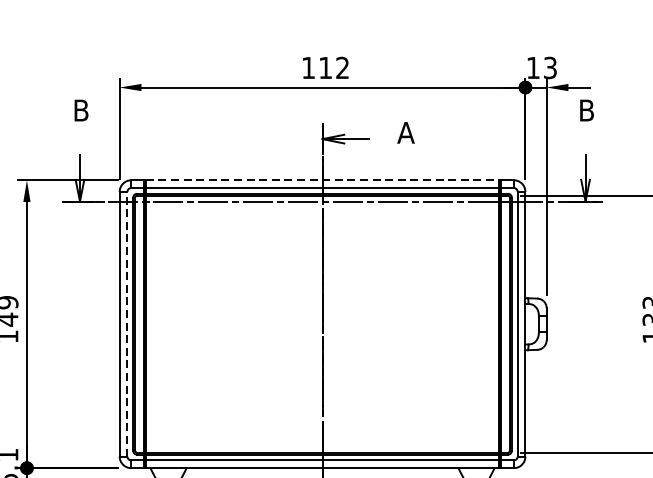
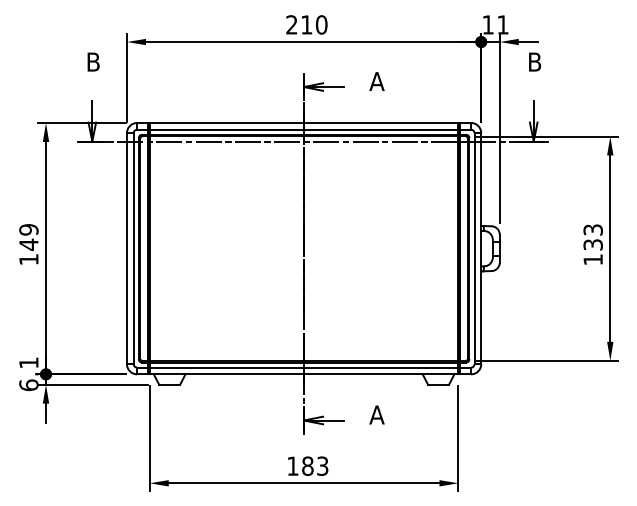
text: (325, 67) -> (306, 24), 112 -> 210
text: (549, 67) -> (502, 24), 13 -> 11
line: (322, 180) -> (304, 123), dashed -> solid
line: (127, 324) -> (133, 248), dashed -> solid

